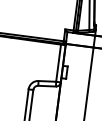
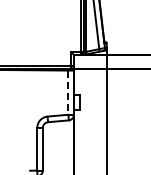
line: (58, 63) -> (68, 93), solid -> dashed

